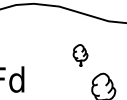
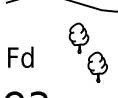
part: (79, 55) -> (78, 37), size x1.67

